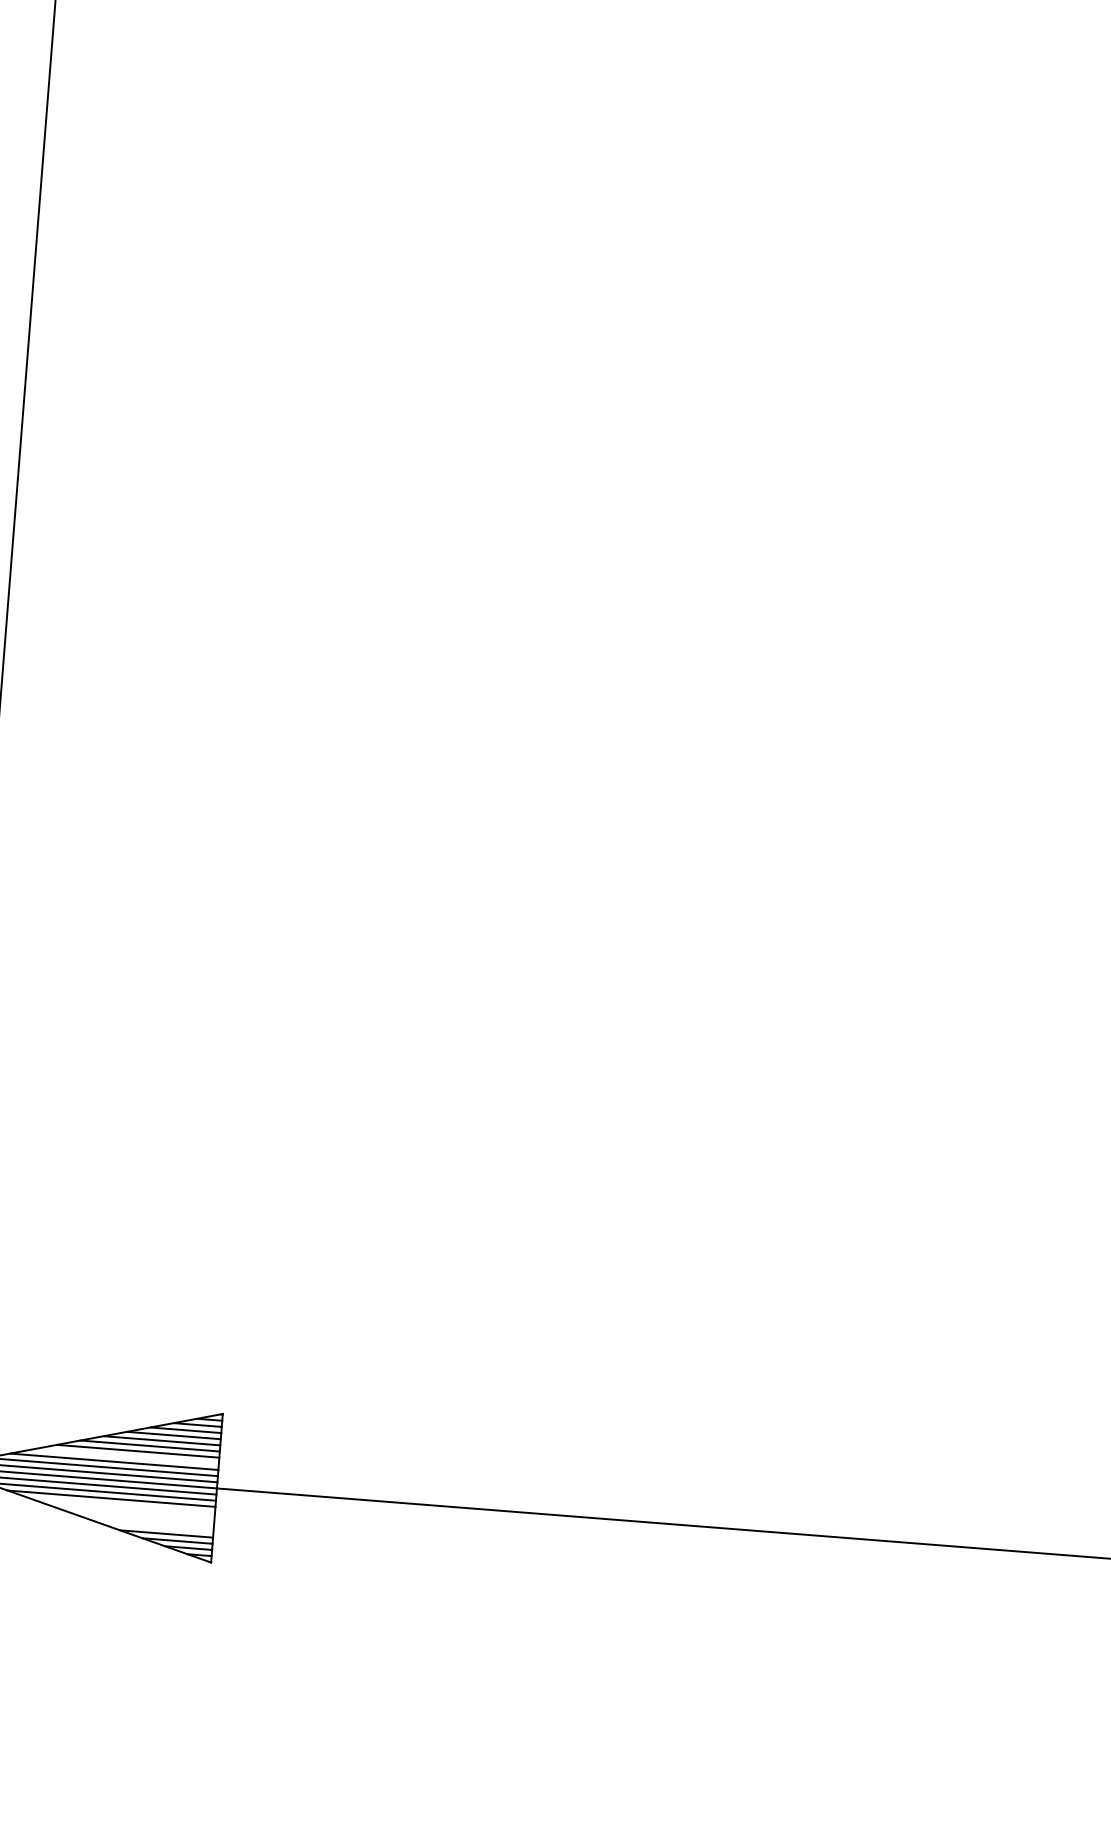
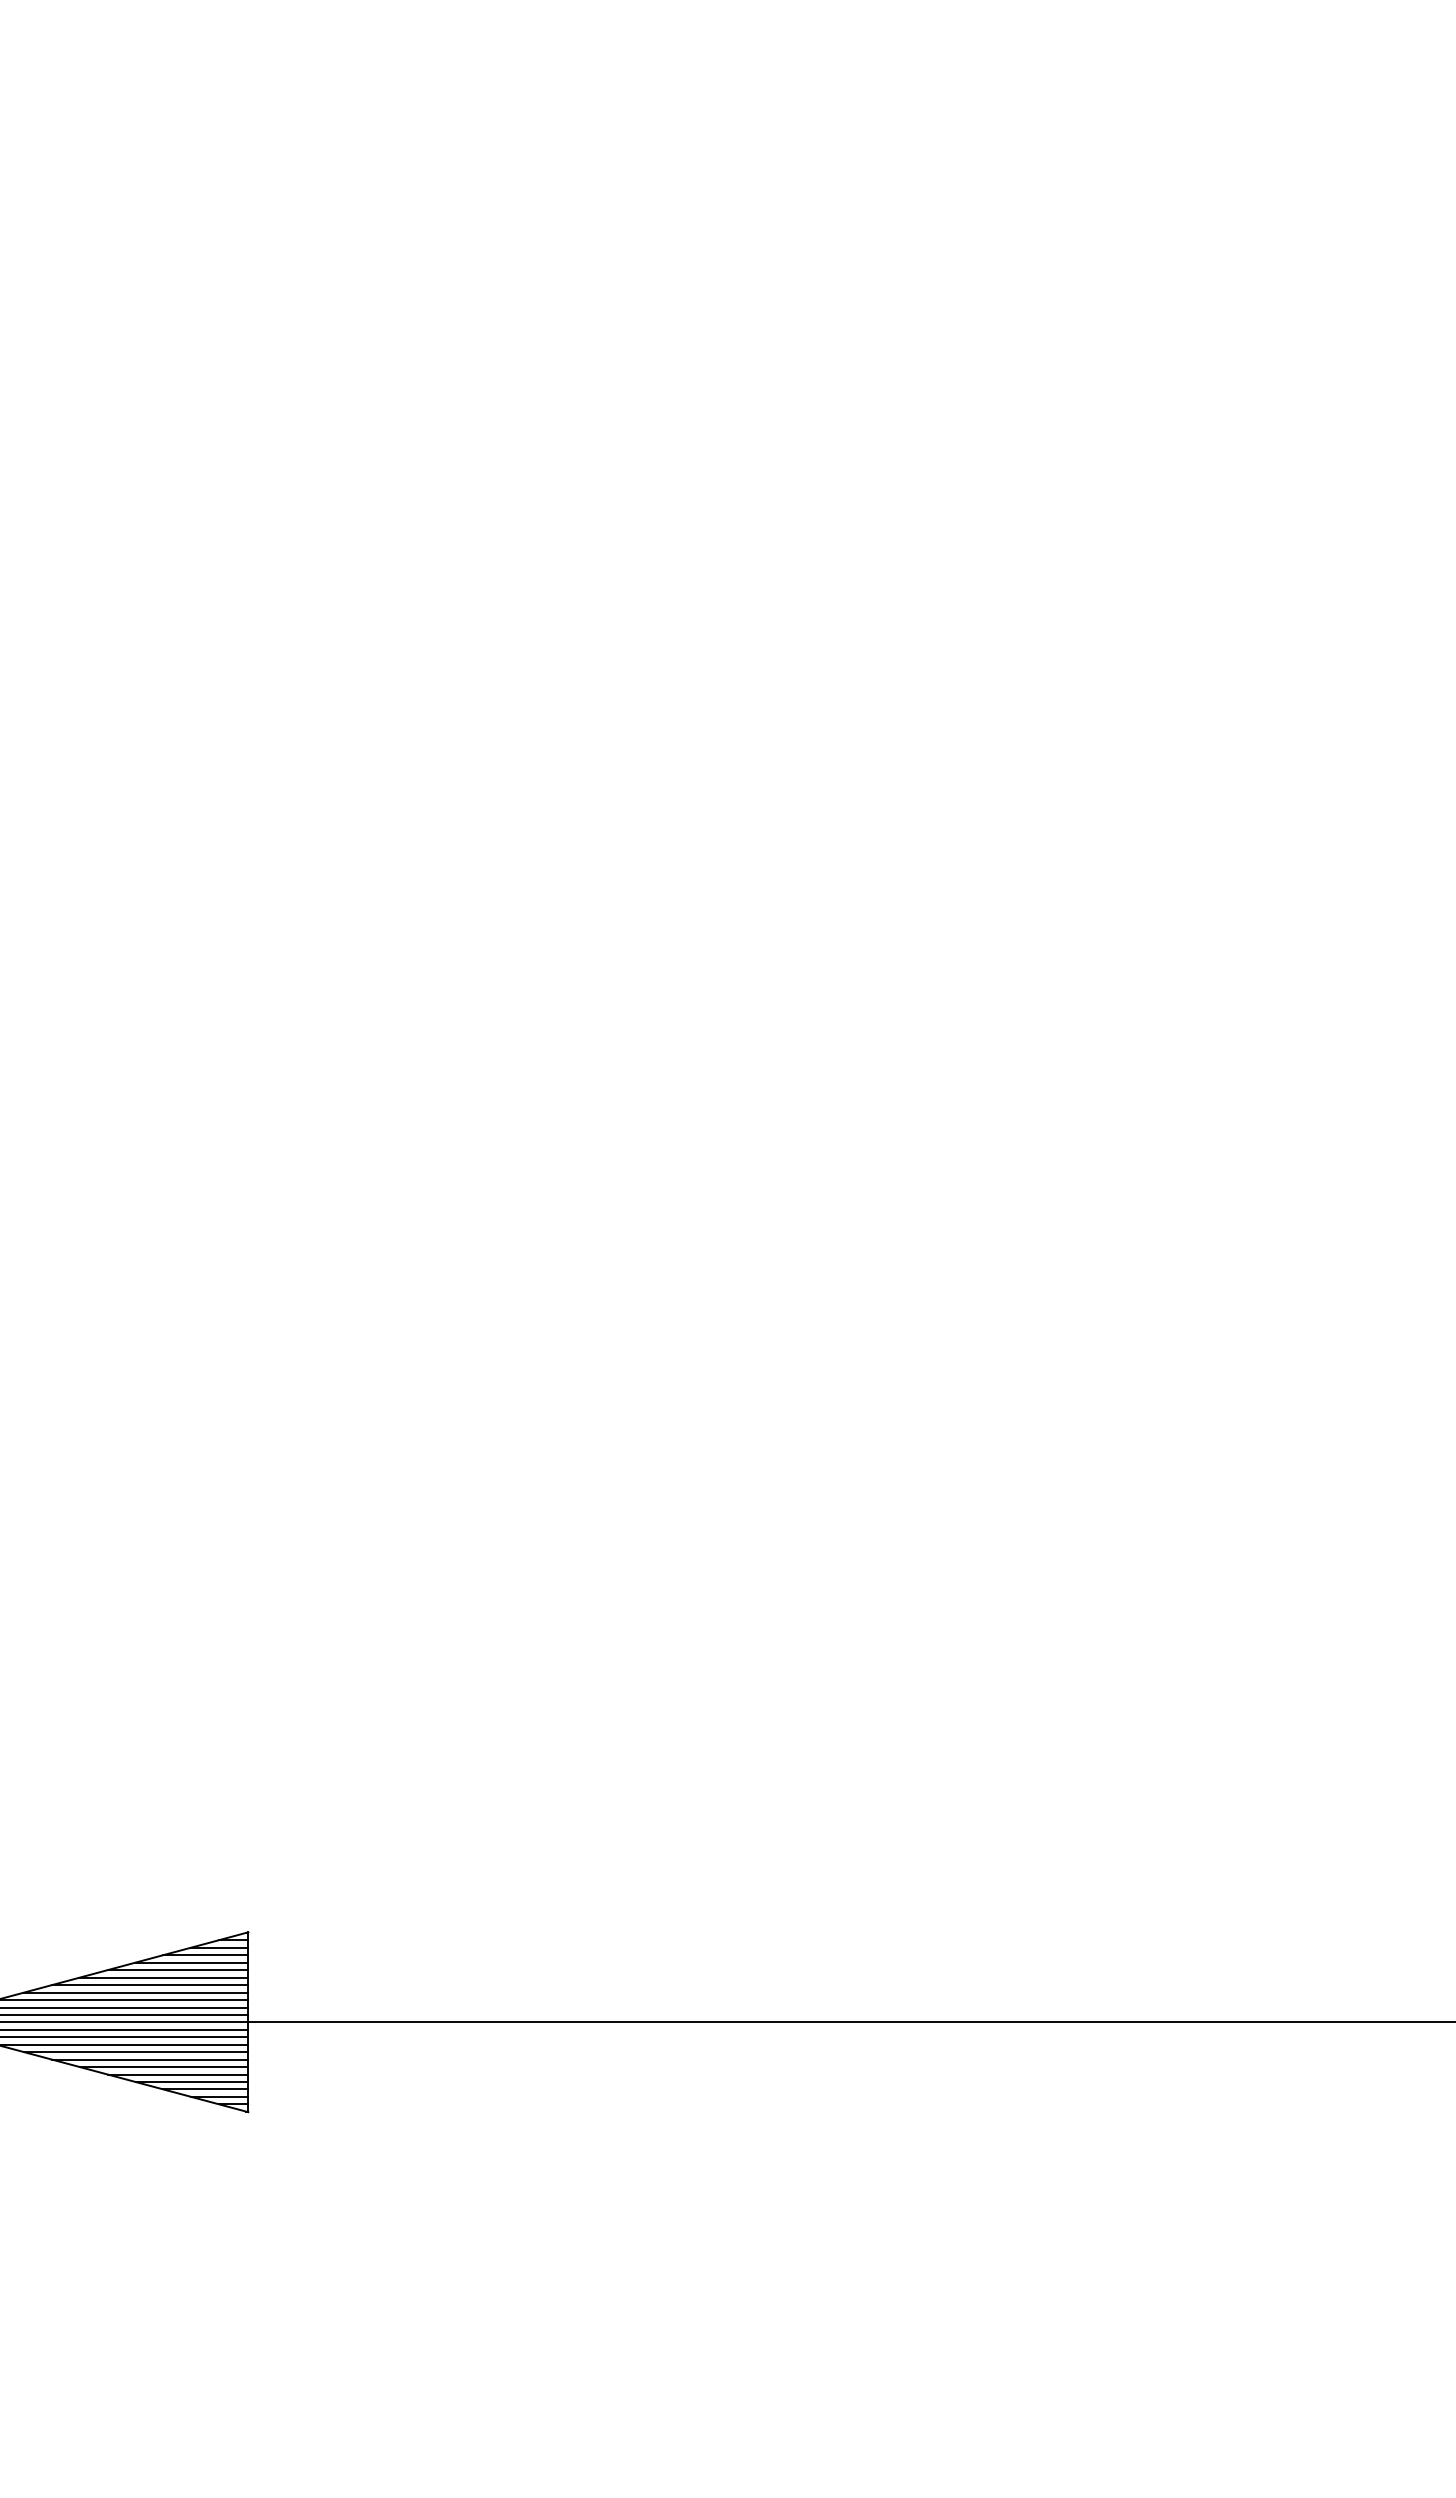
line: (126, 1456) -> (136, 1992), added
line: (122, 1505) -> (136, 2052), added
line: (133, 1512) -> (150, 2059), added
line: (143, 1520) -> (163, 2067), added
line: (155, 1526) -> (177, 2074), added

